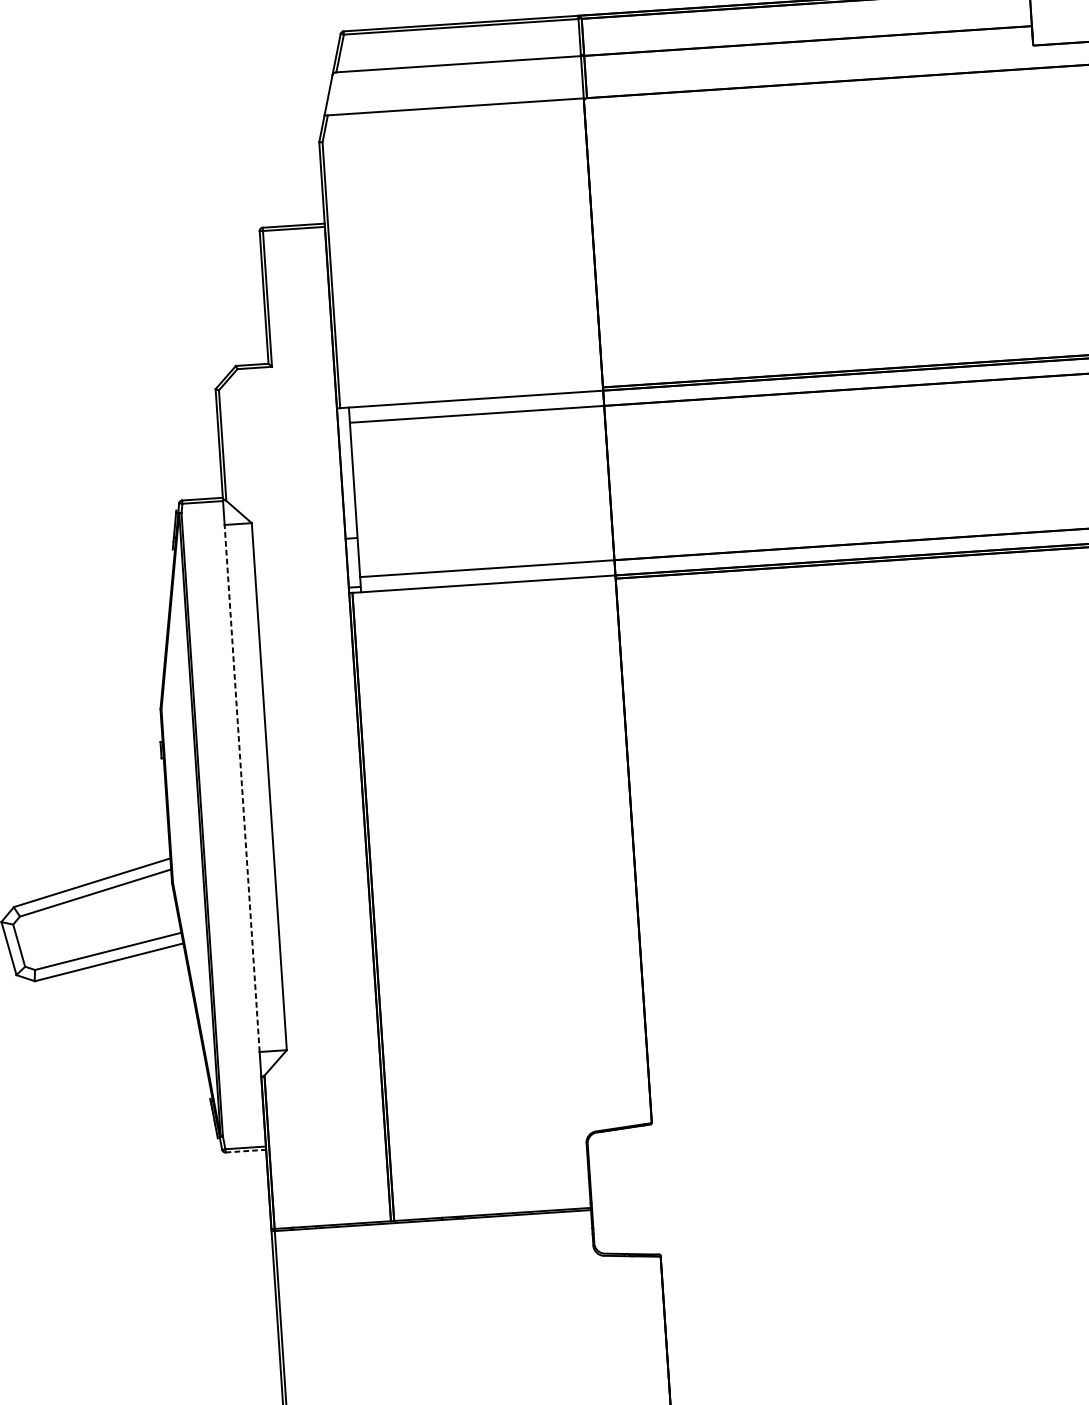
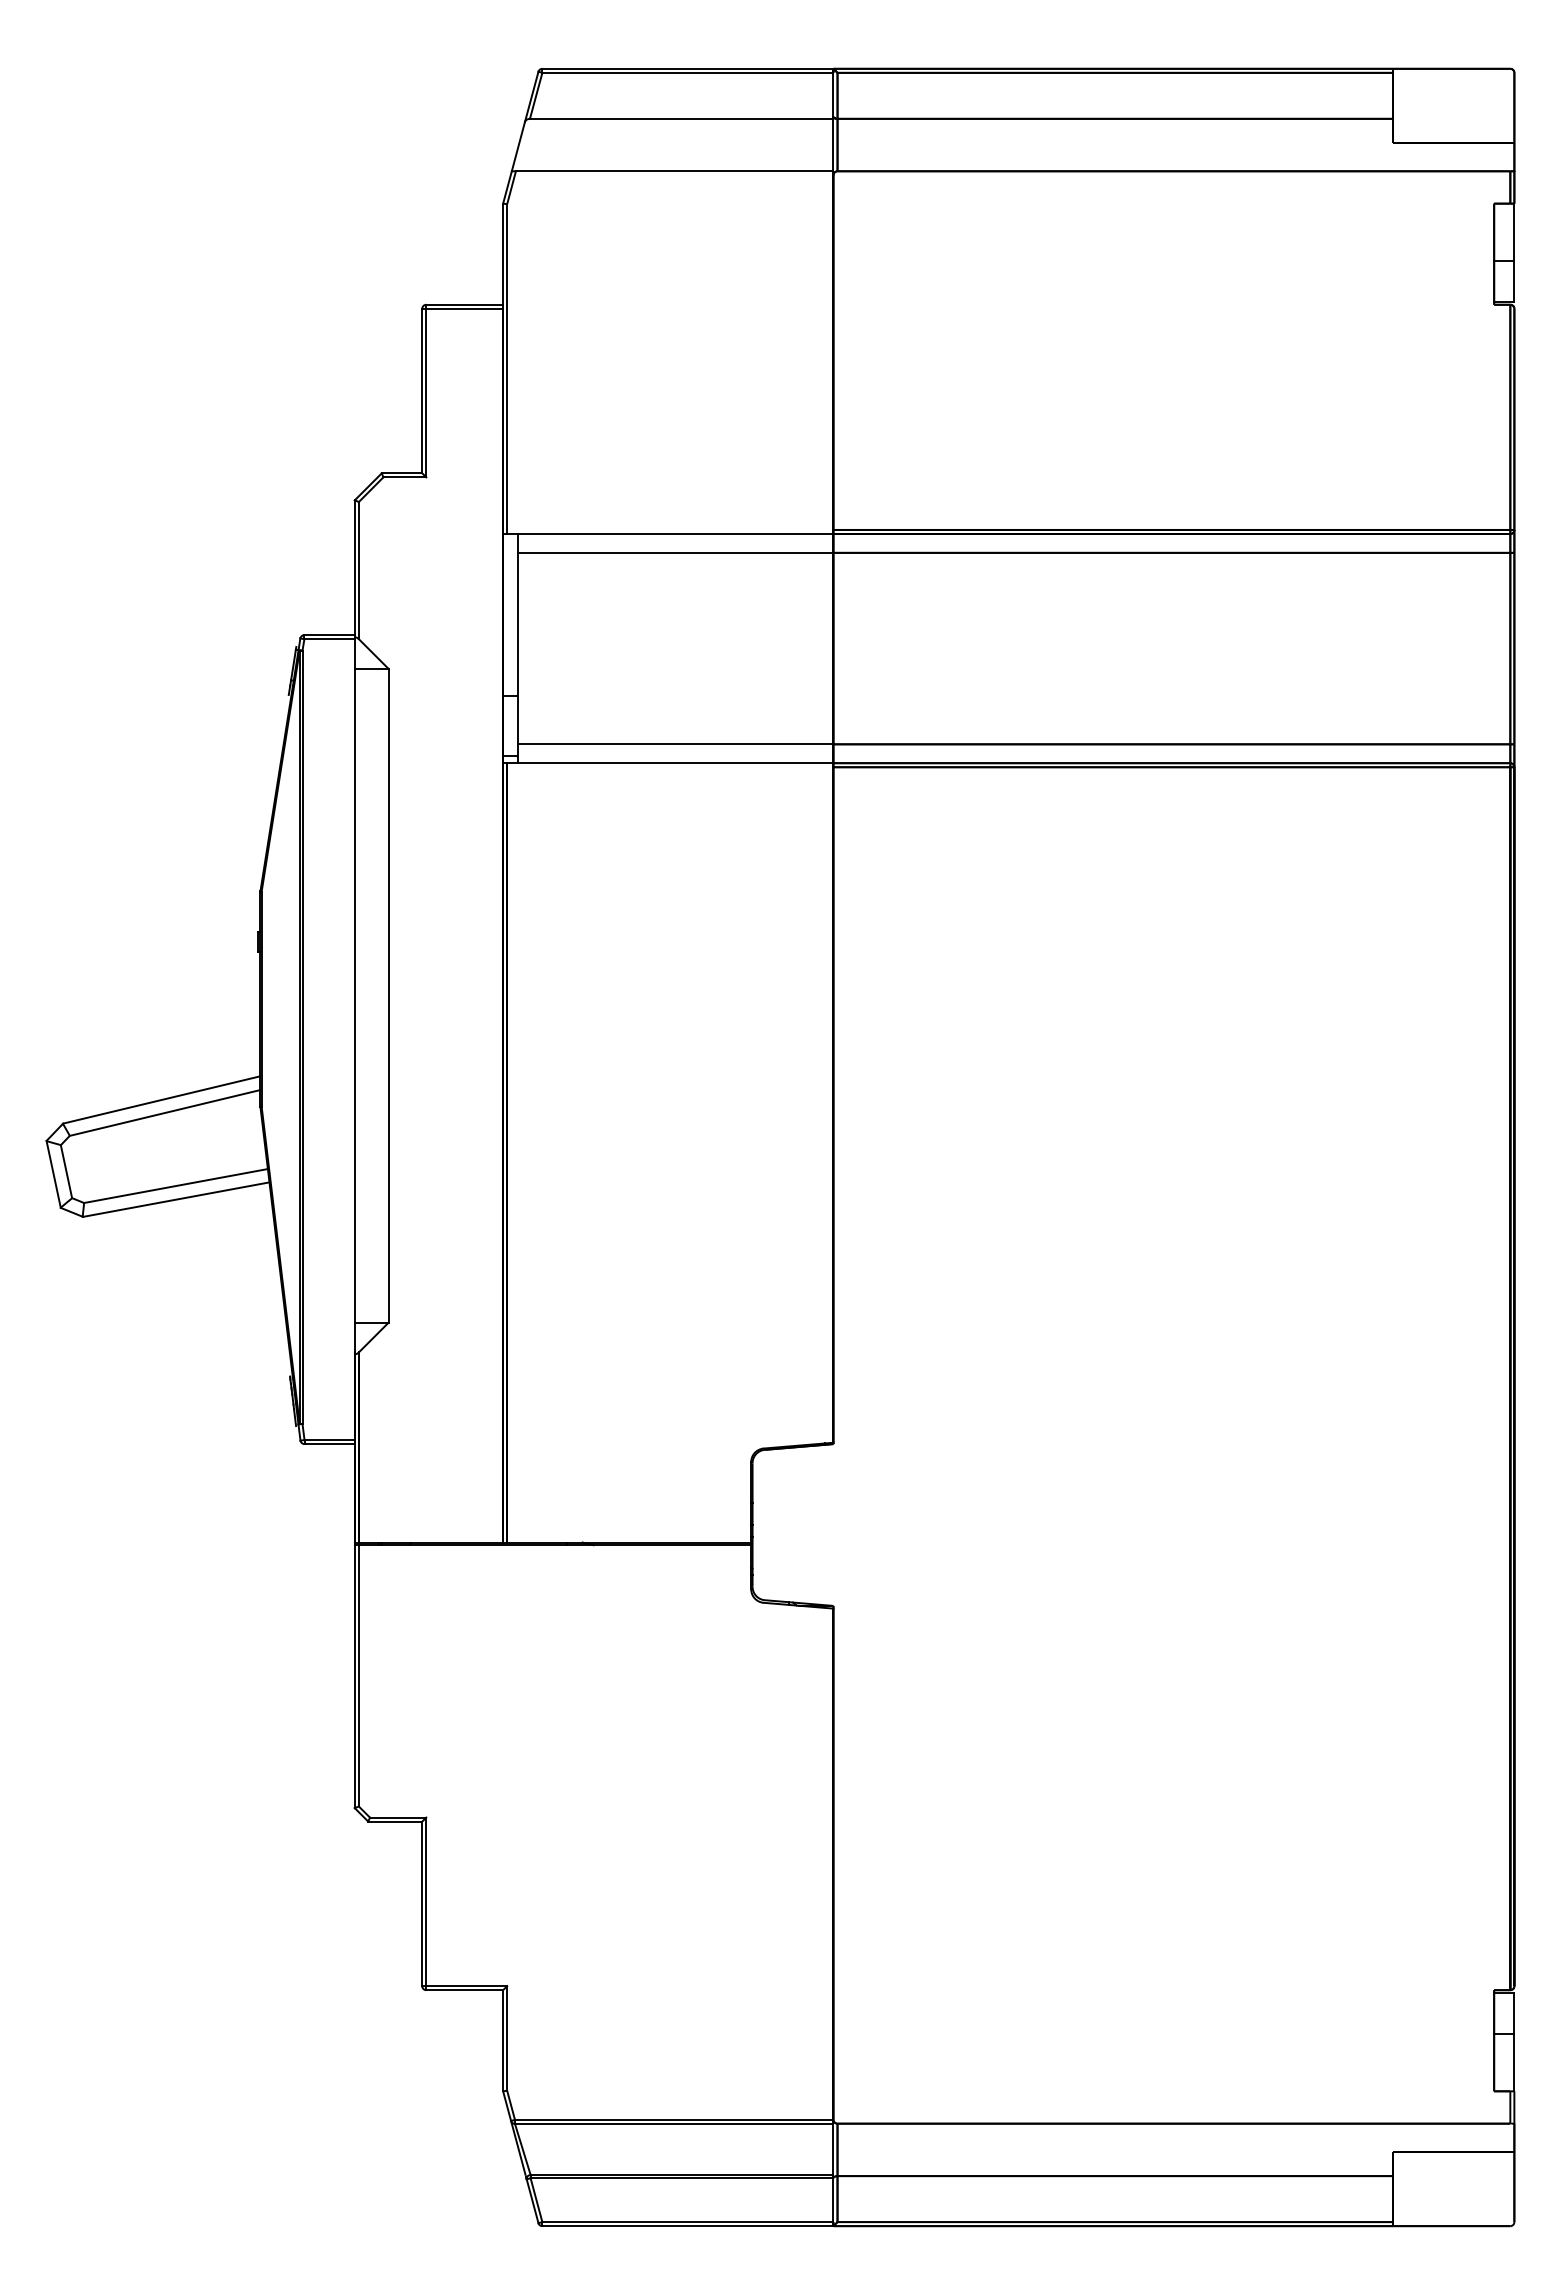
line: (241, 788) -> (354, 995), dashed -> solid
line: (246, 1151) -> (330, 1444), dashed -> solid

